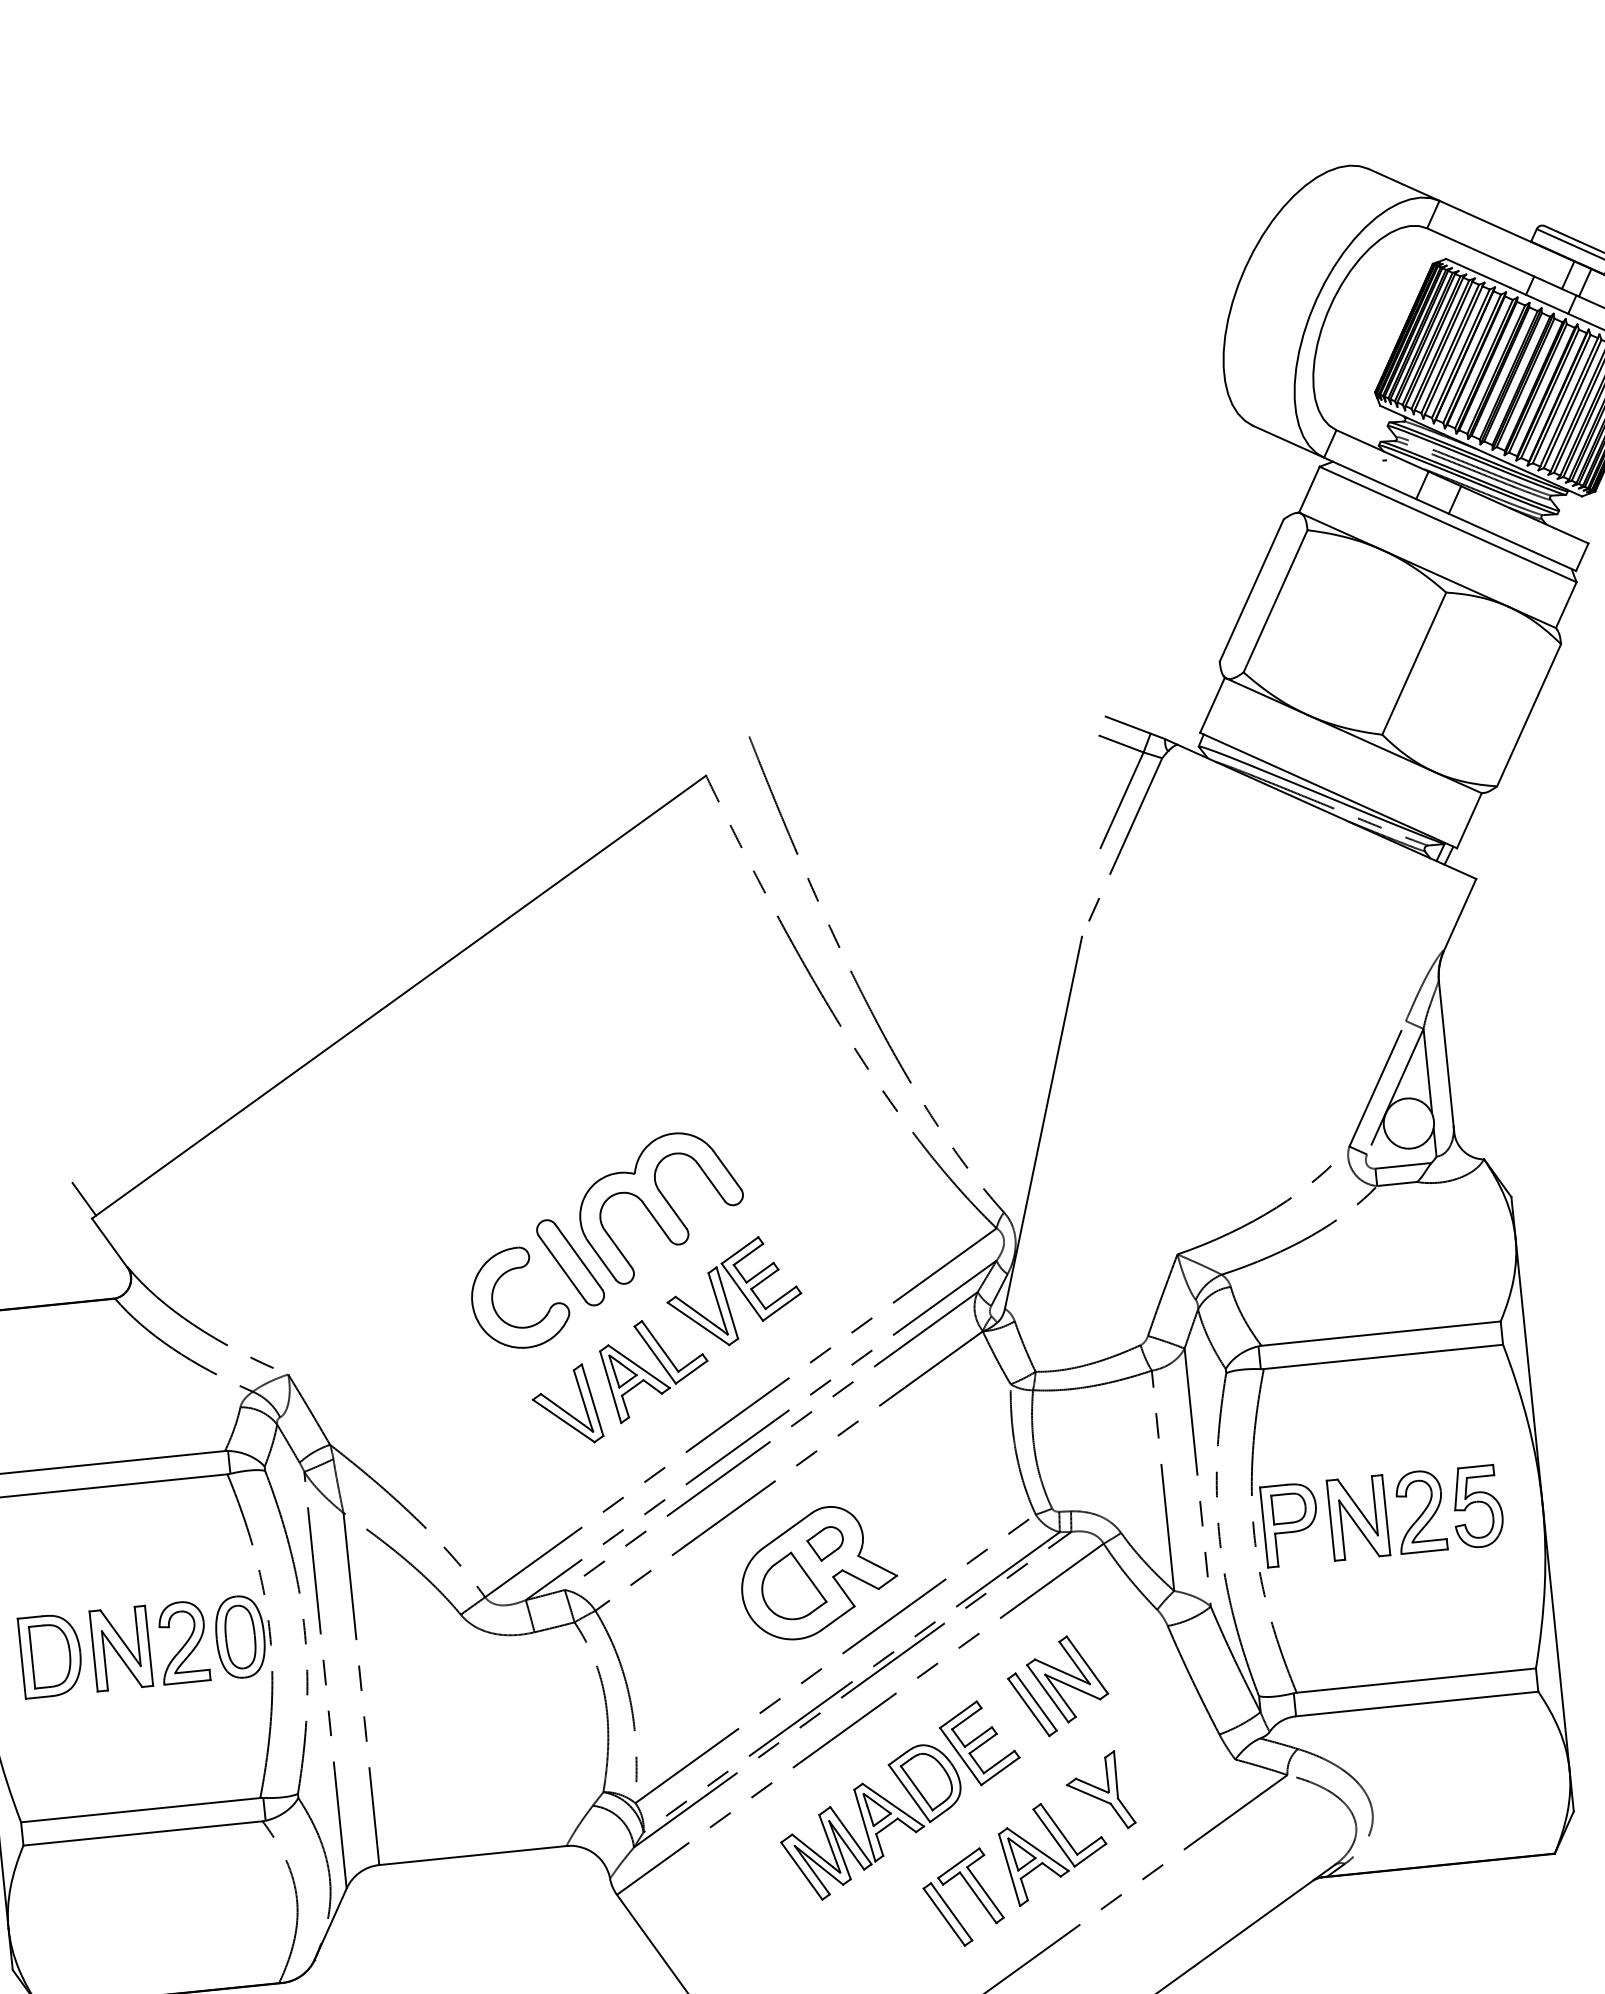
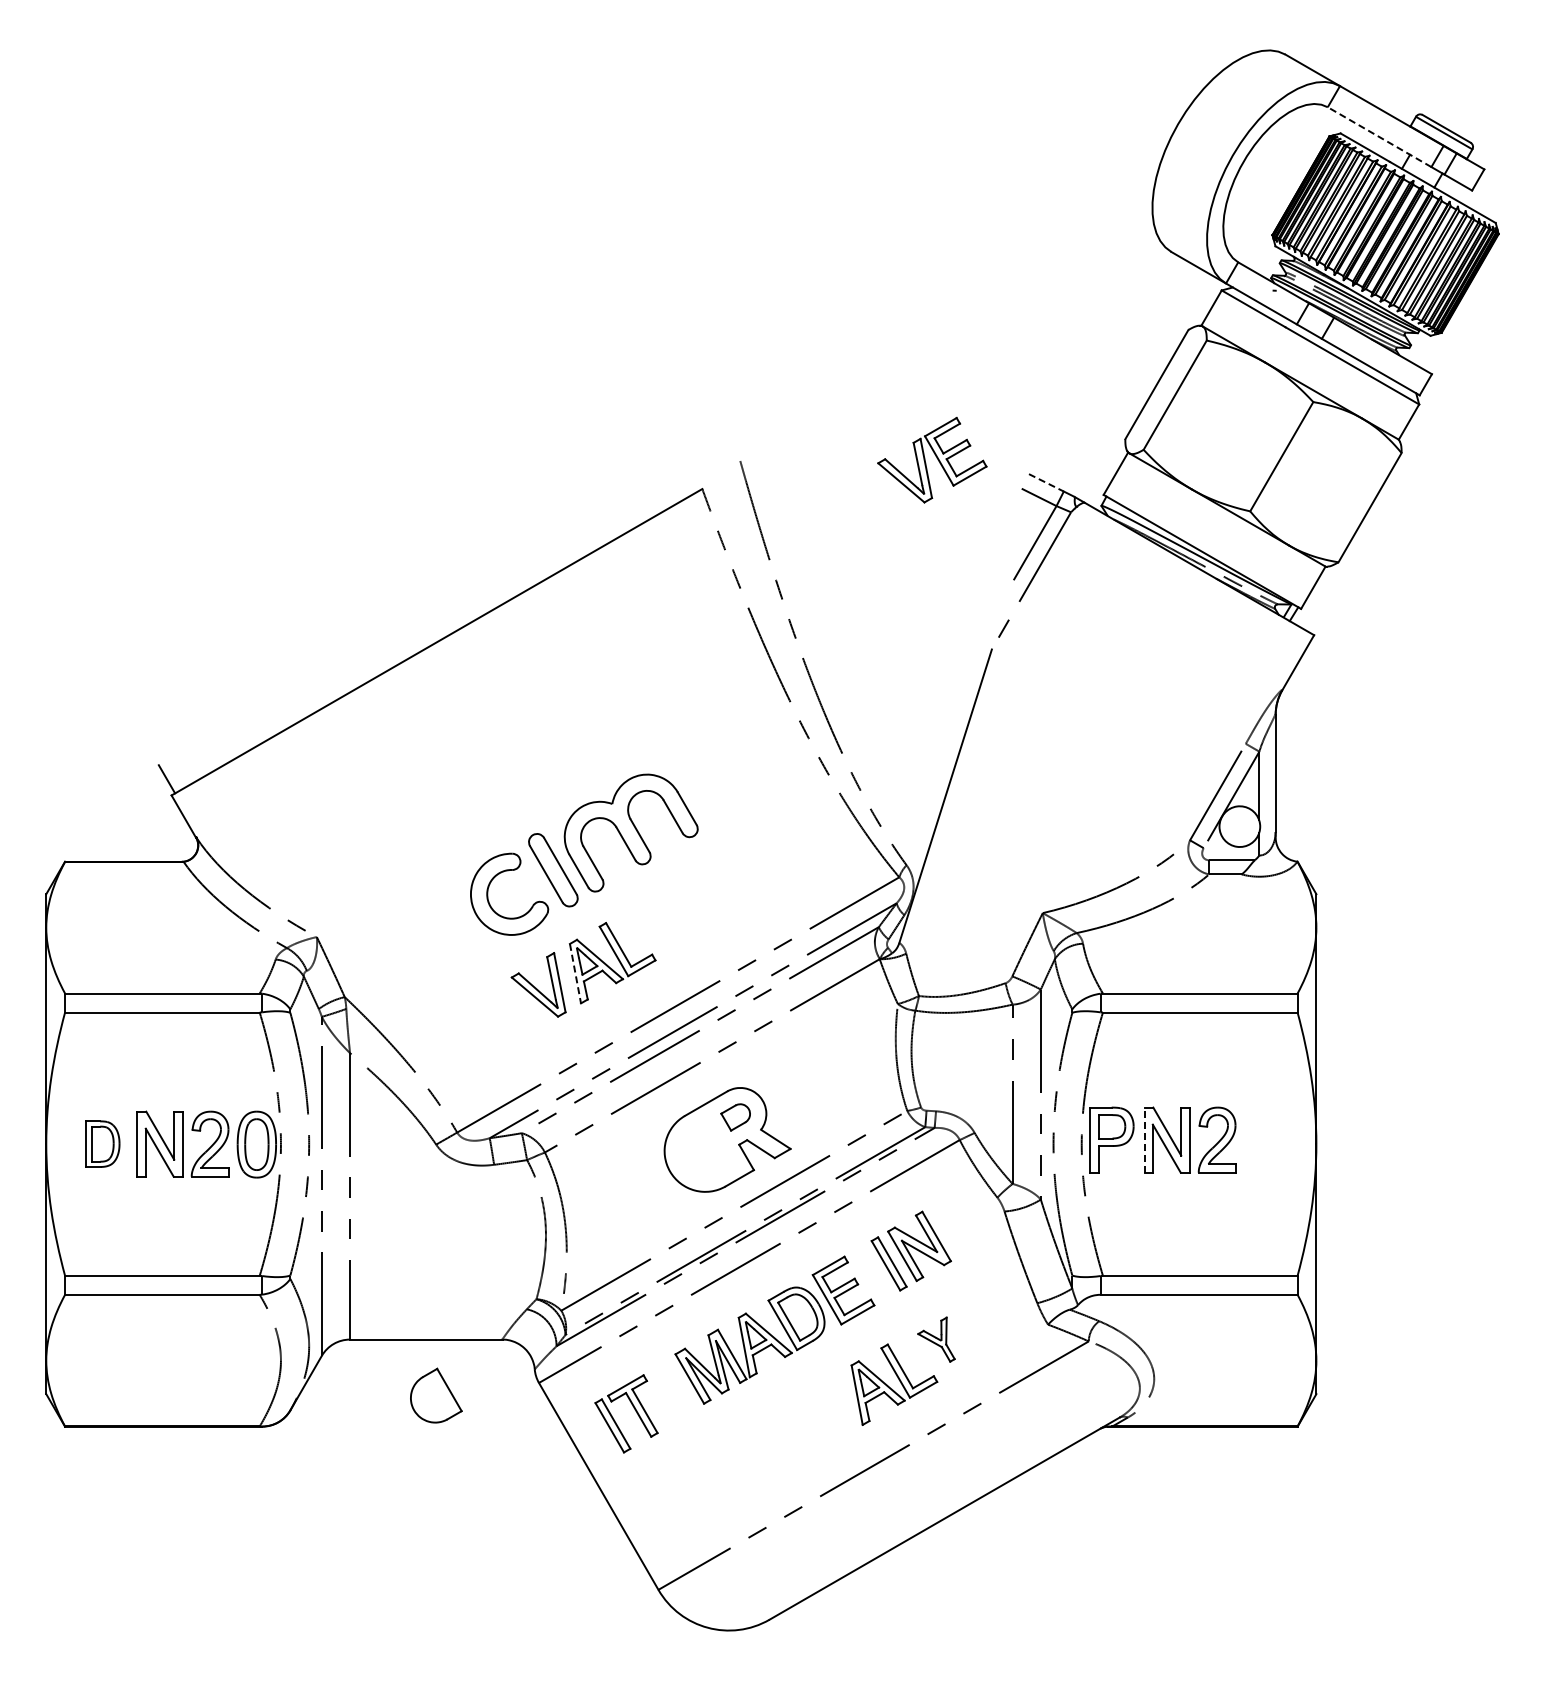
line: (1494, 259) -> (1379, 137), solid -> dashed
line: (1128, 725) -> (1046, 483), solid -> dashed
part: (733, 1292) -> (932, 460), moved
line: (610, 1388) -> (575, 974), solid -> dashed
part: (1477, 1506) -> (1263, 1140), removed
line: (1330, 1521) -> (1144, 1140), solid -> dashed
part: (793, 1585) -> (436, 1395), moved
part: (50, 1654) -> (102, 1143), size x0.7
part: (1100, 1791) -> (936, 1339), size x0.7
part: (971, 1890) -> (633, 1408), moved

